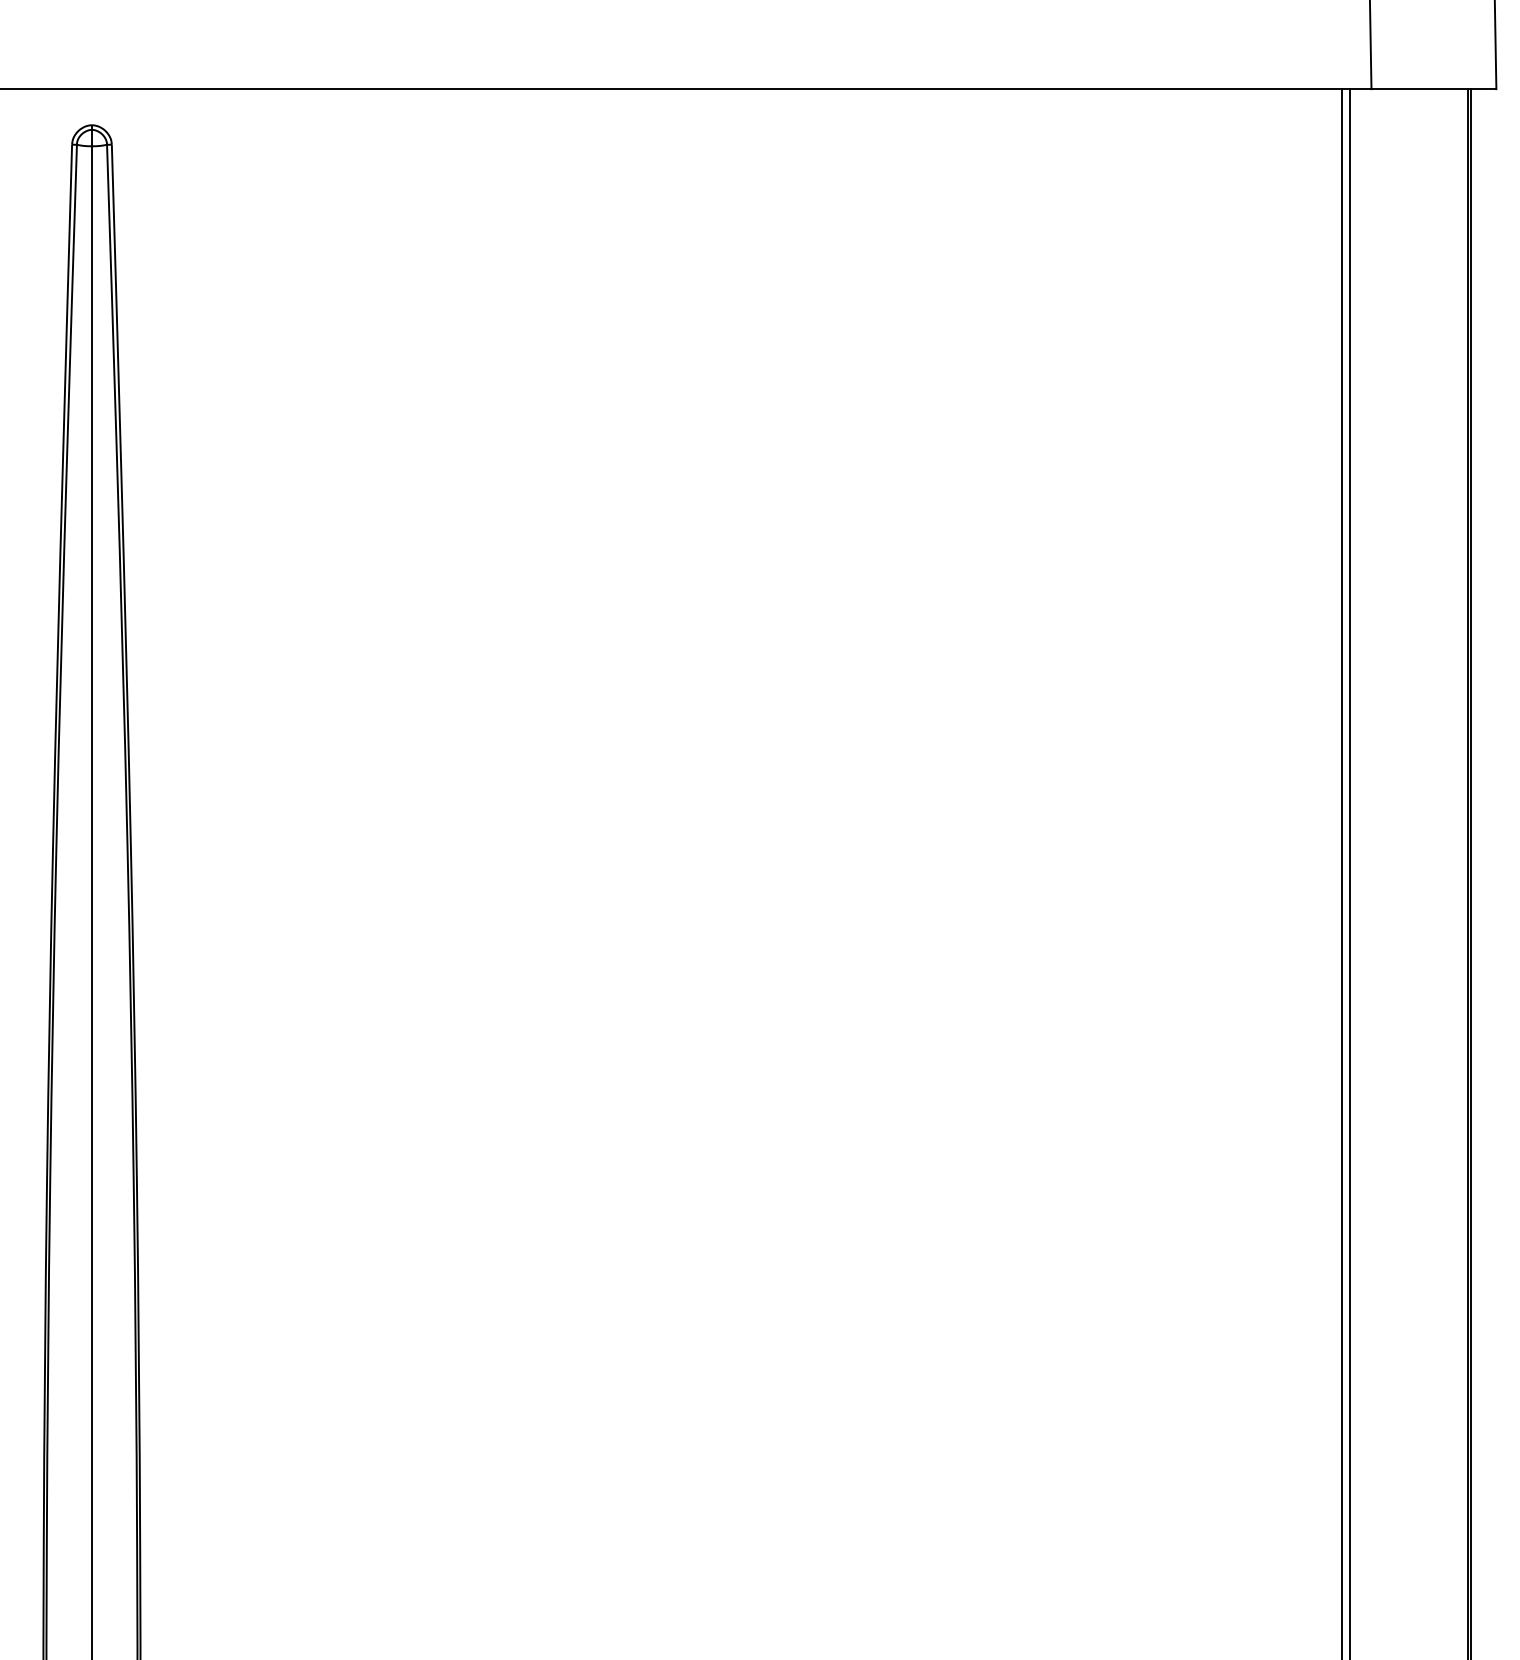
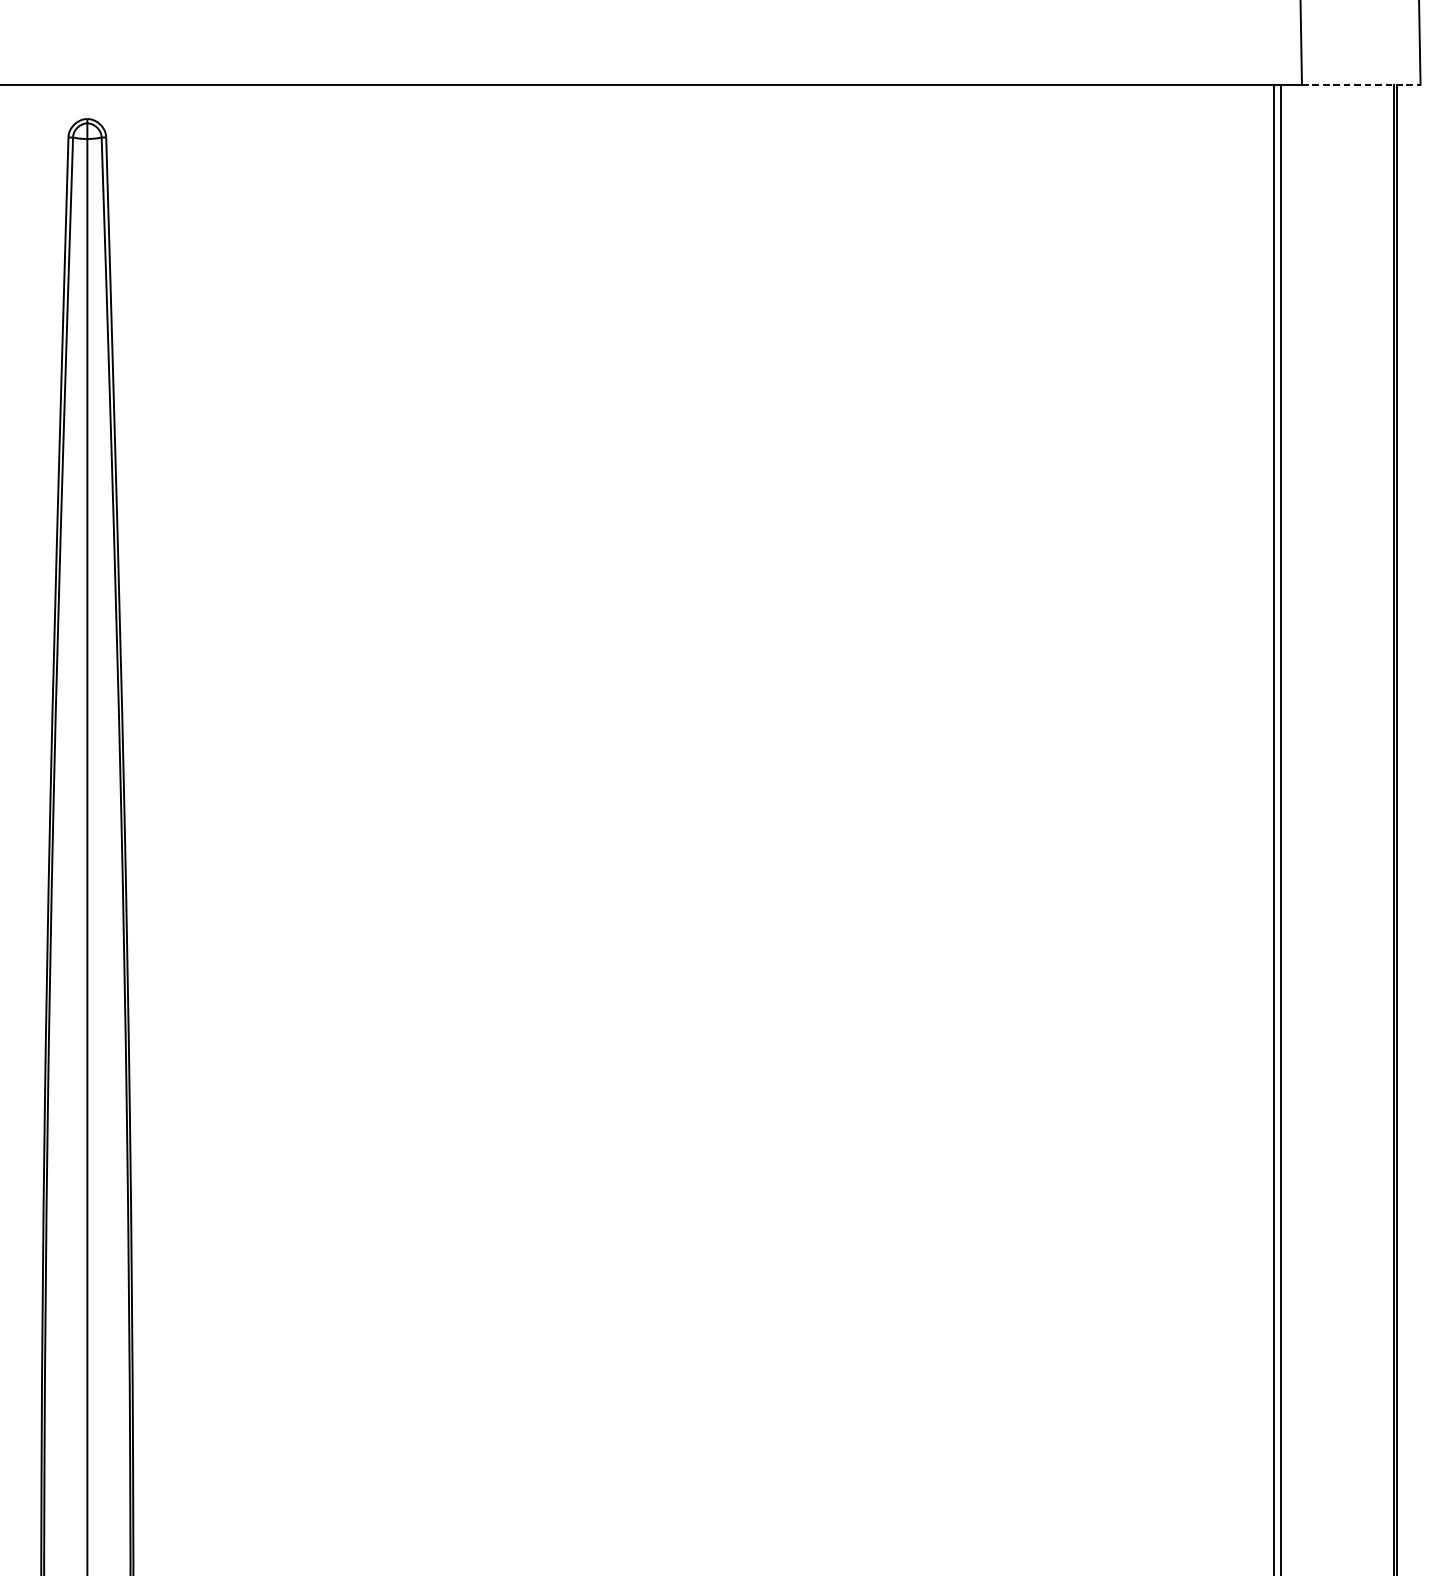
line: (1434, 89) -> (1361, 85), solid -> dashed

